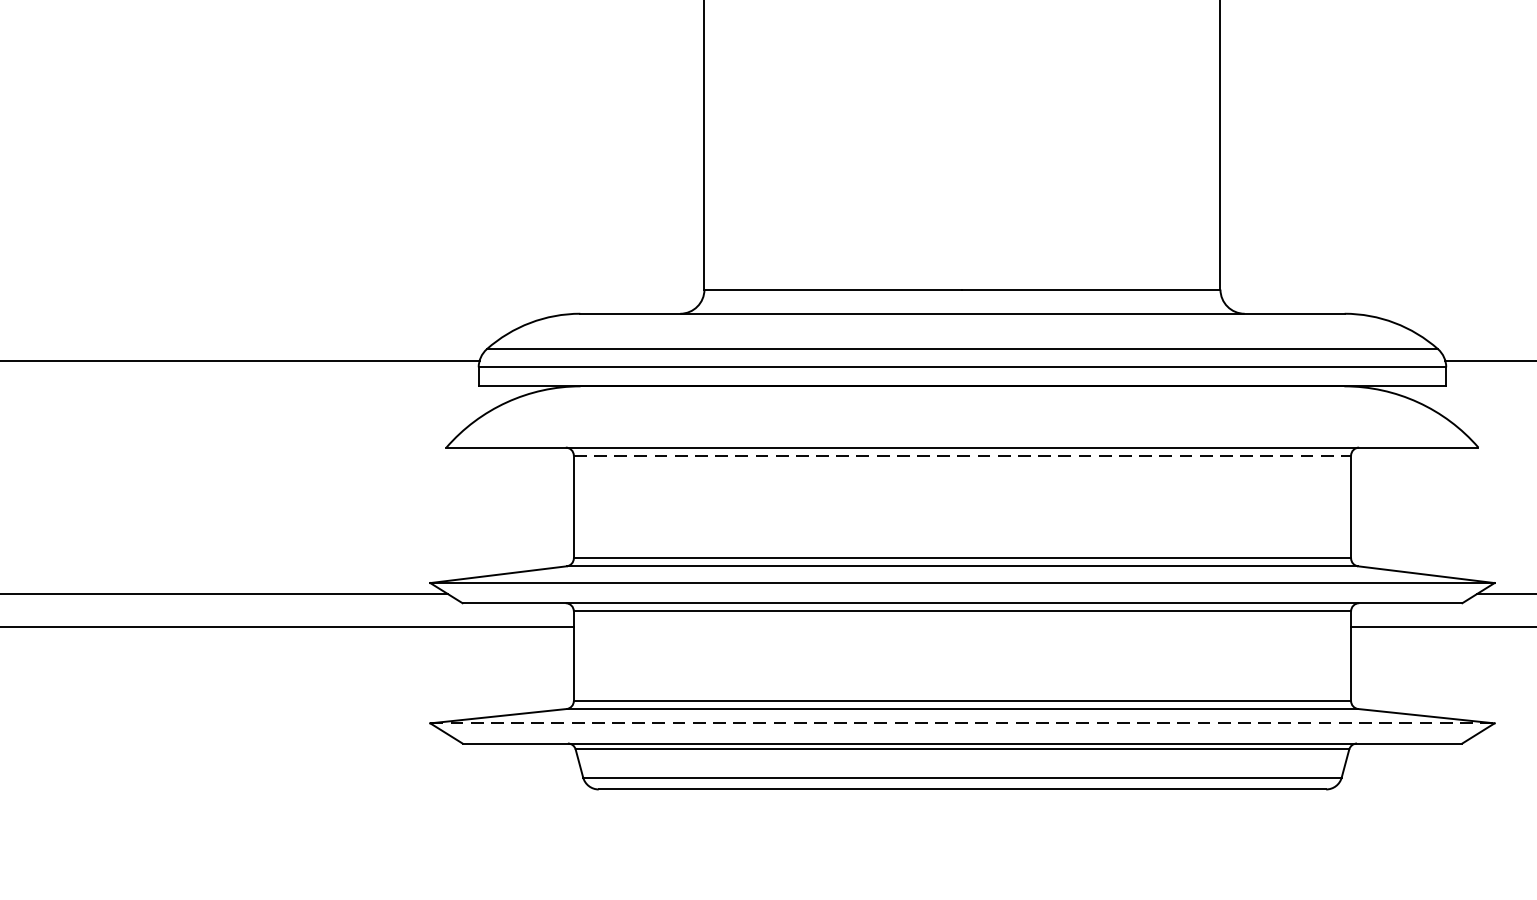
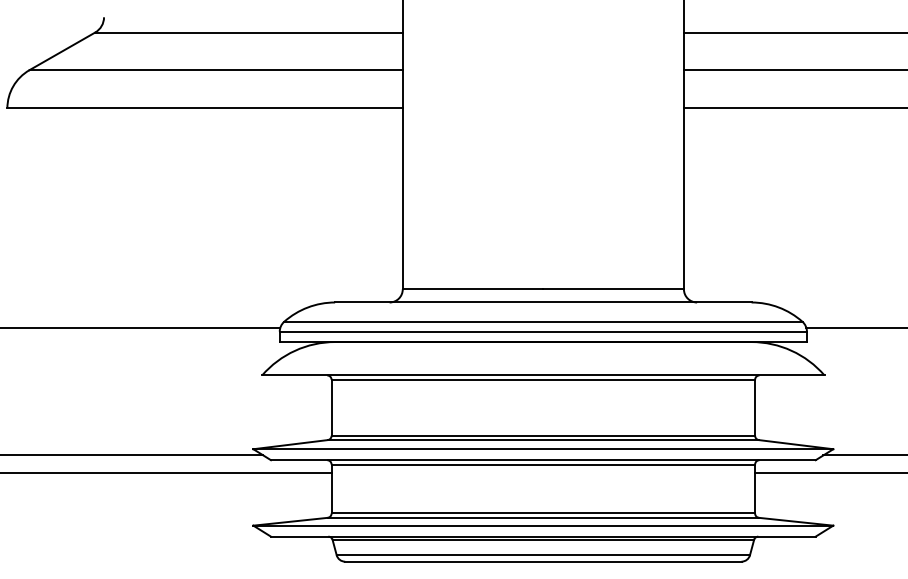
line: (962, 455) -> (543, 379), dashed -> solid
line: (962, 723) -> (543, 525), dashed -> solid

